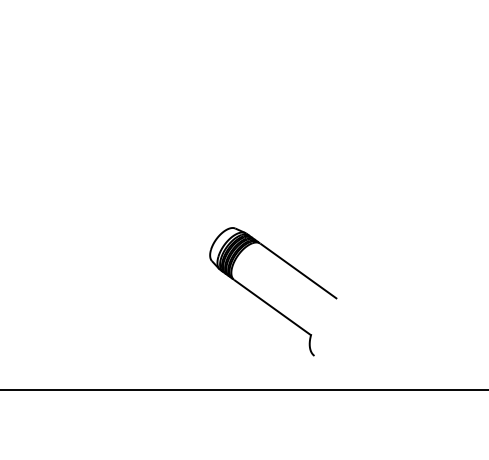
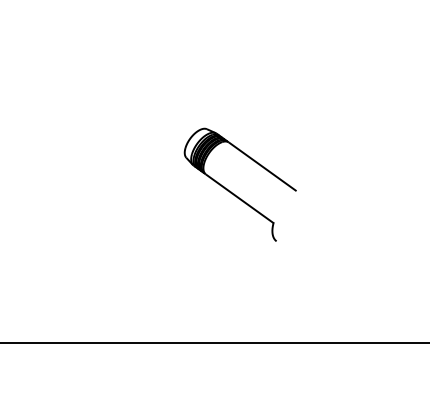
part: (266, 301) -> (234, 193), moved

